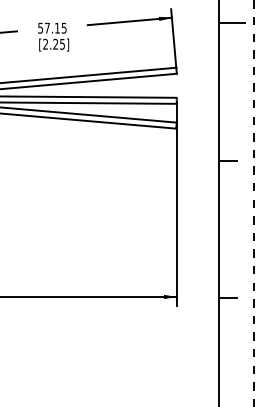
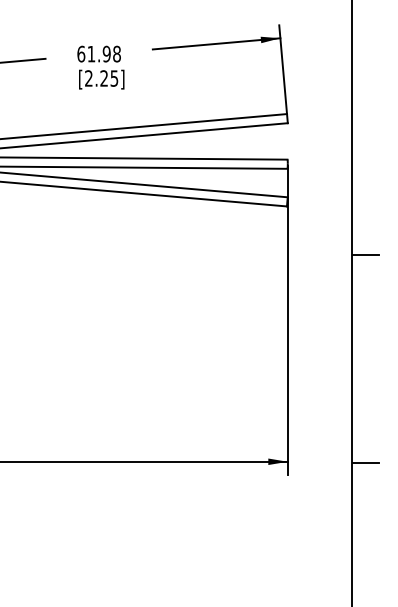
line: (232, 23) -> (372, 46), removed
text: (52, 27) -> (99, 52), 57.15 -> 61.98

